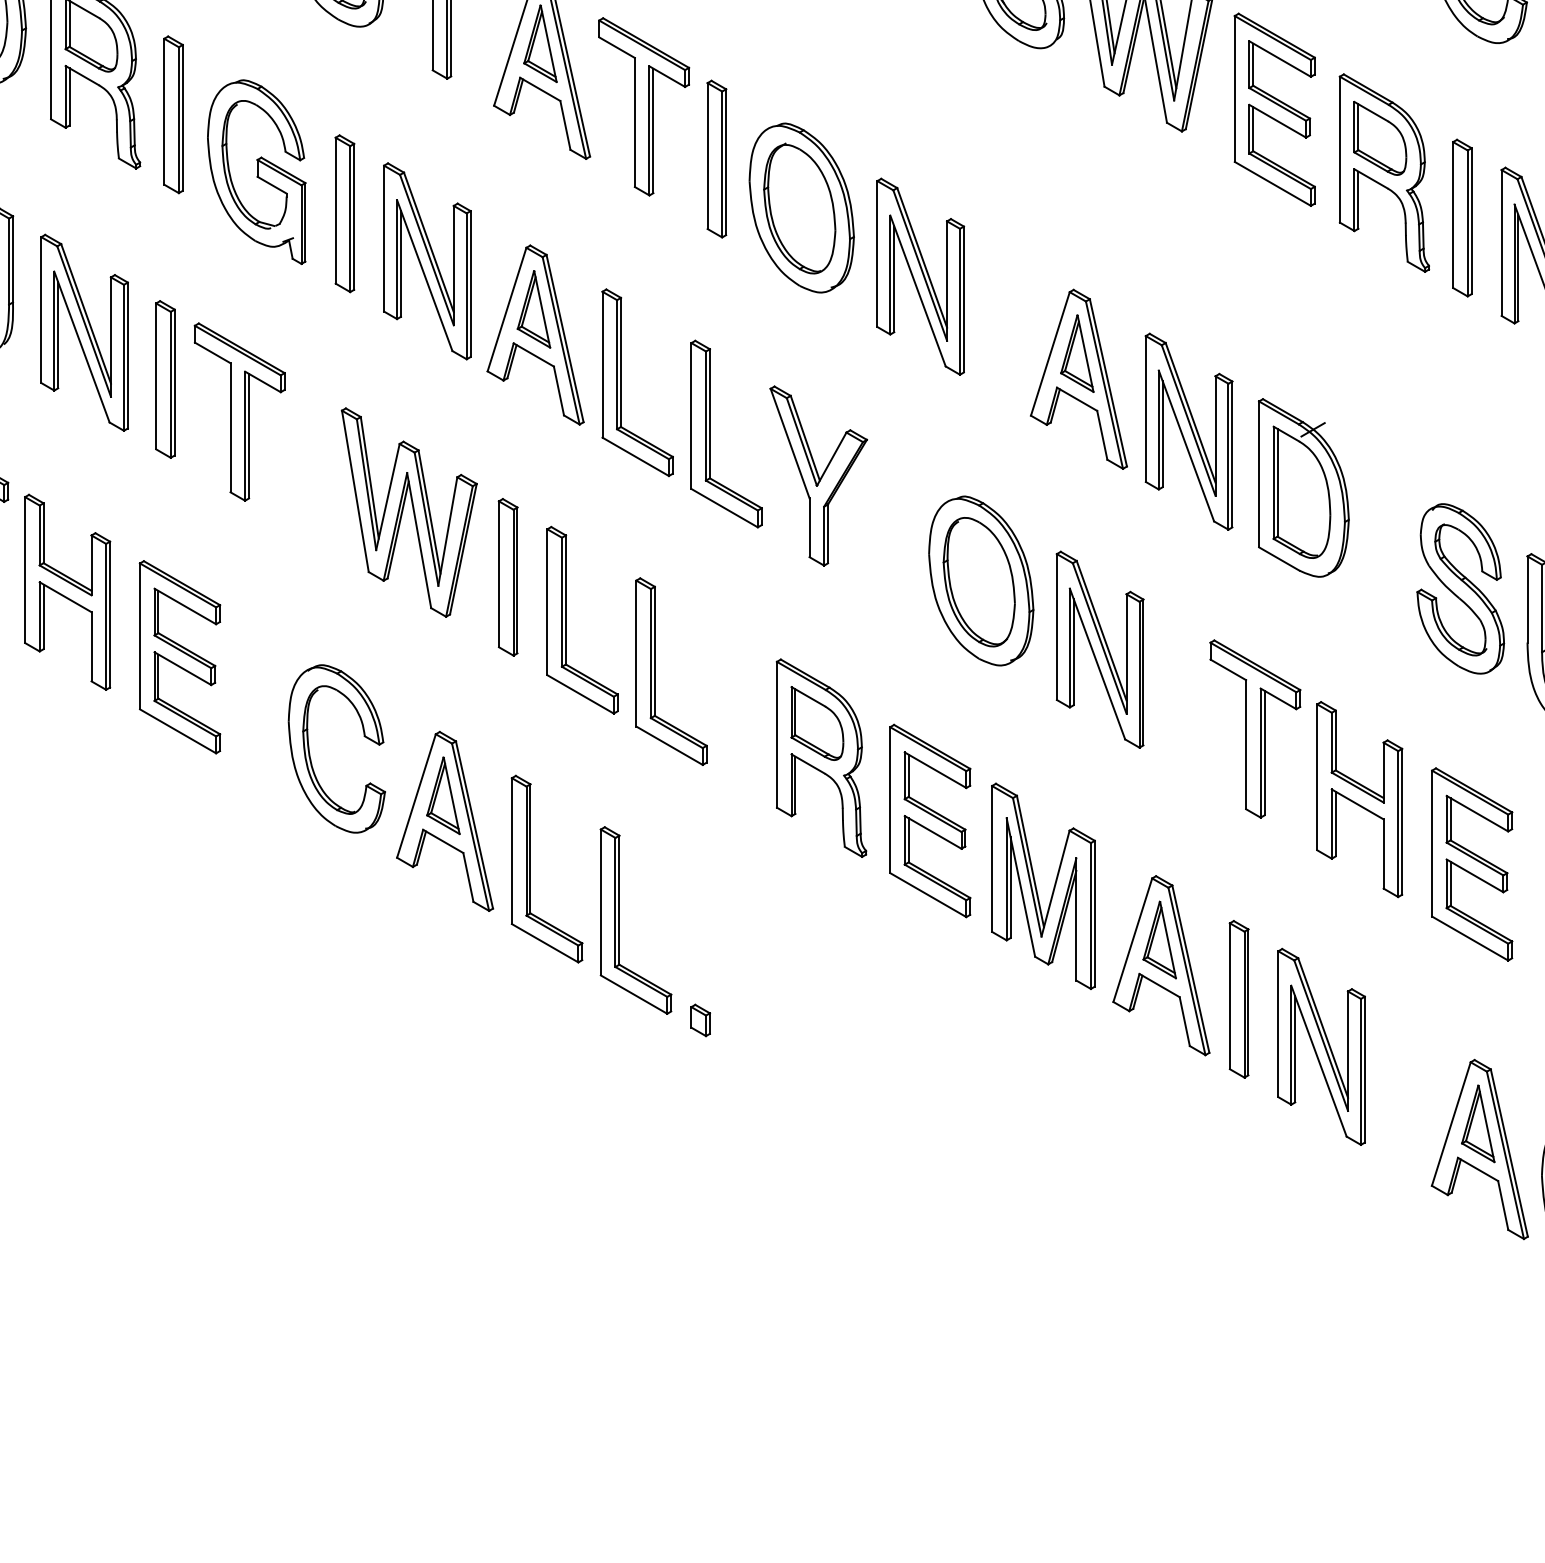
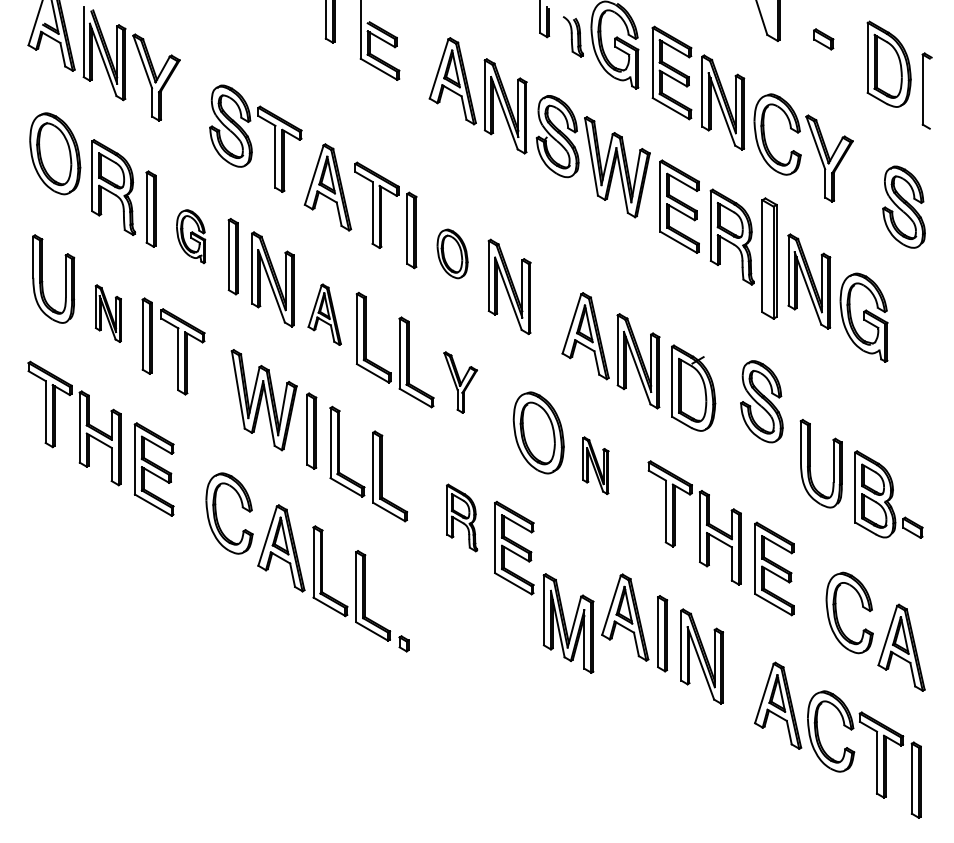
part: (255, 171) -> (190, 236), size x0.6
part: (801, 207) -> (452, 253), size x0.6
part: (1461, 217) -> (769, 258), size x1.6
part: (84, 332) -> (108, 313), size x0.6
part: (534, 334) -> (324, 314), size x0.7
part: (818, 475) -> (460, 382), size x0.7
part: (1459, 588) -> (761, 401), moved
part: (1099, 648) -> (595, 465), size x0.6
part: (820, 757) -> (461, 517), size x0.7
part: (1043, 886) -> (568, 623), moved

